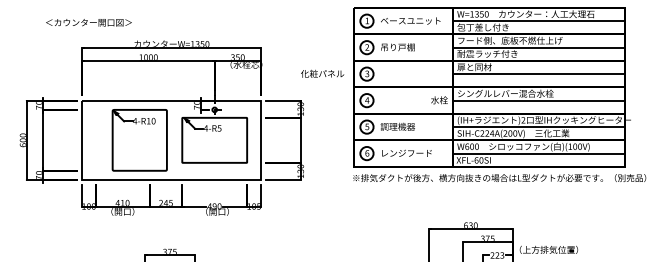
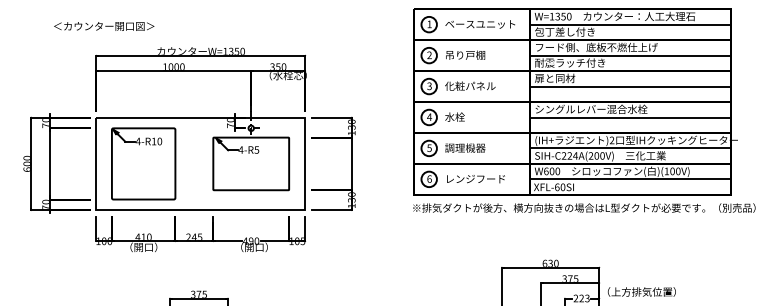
text: (322, 73) -> (470, 85), moved
text: (439, 99) -> (454, 116), moved
part: (139, 139) -> (143, 163), moved

